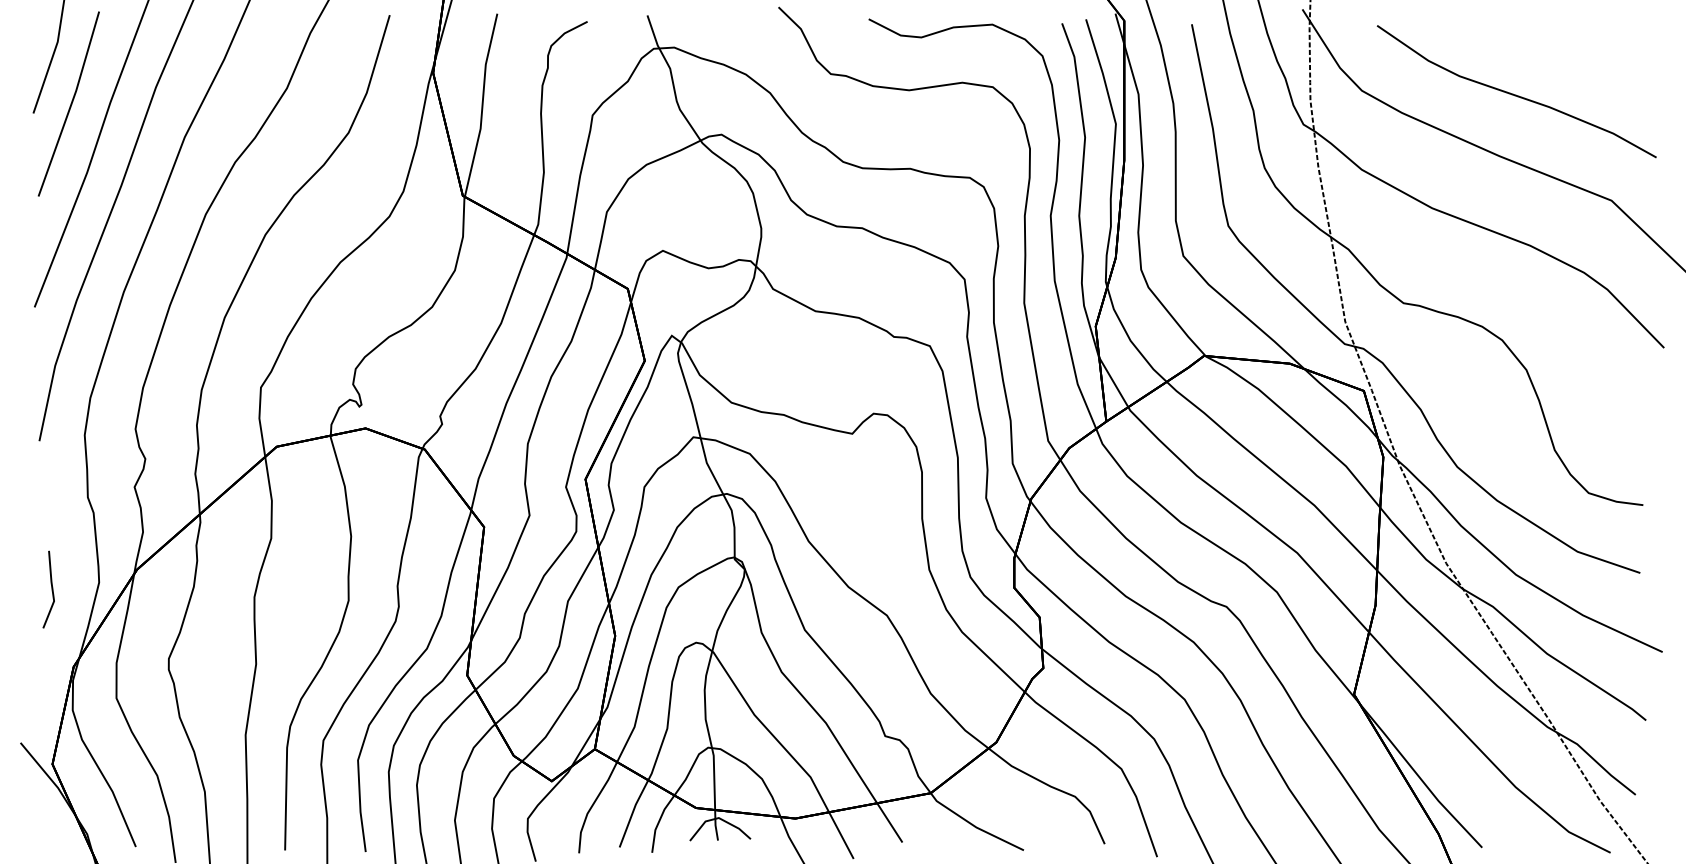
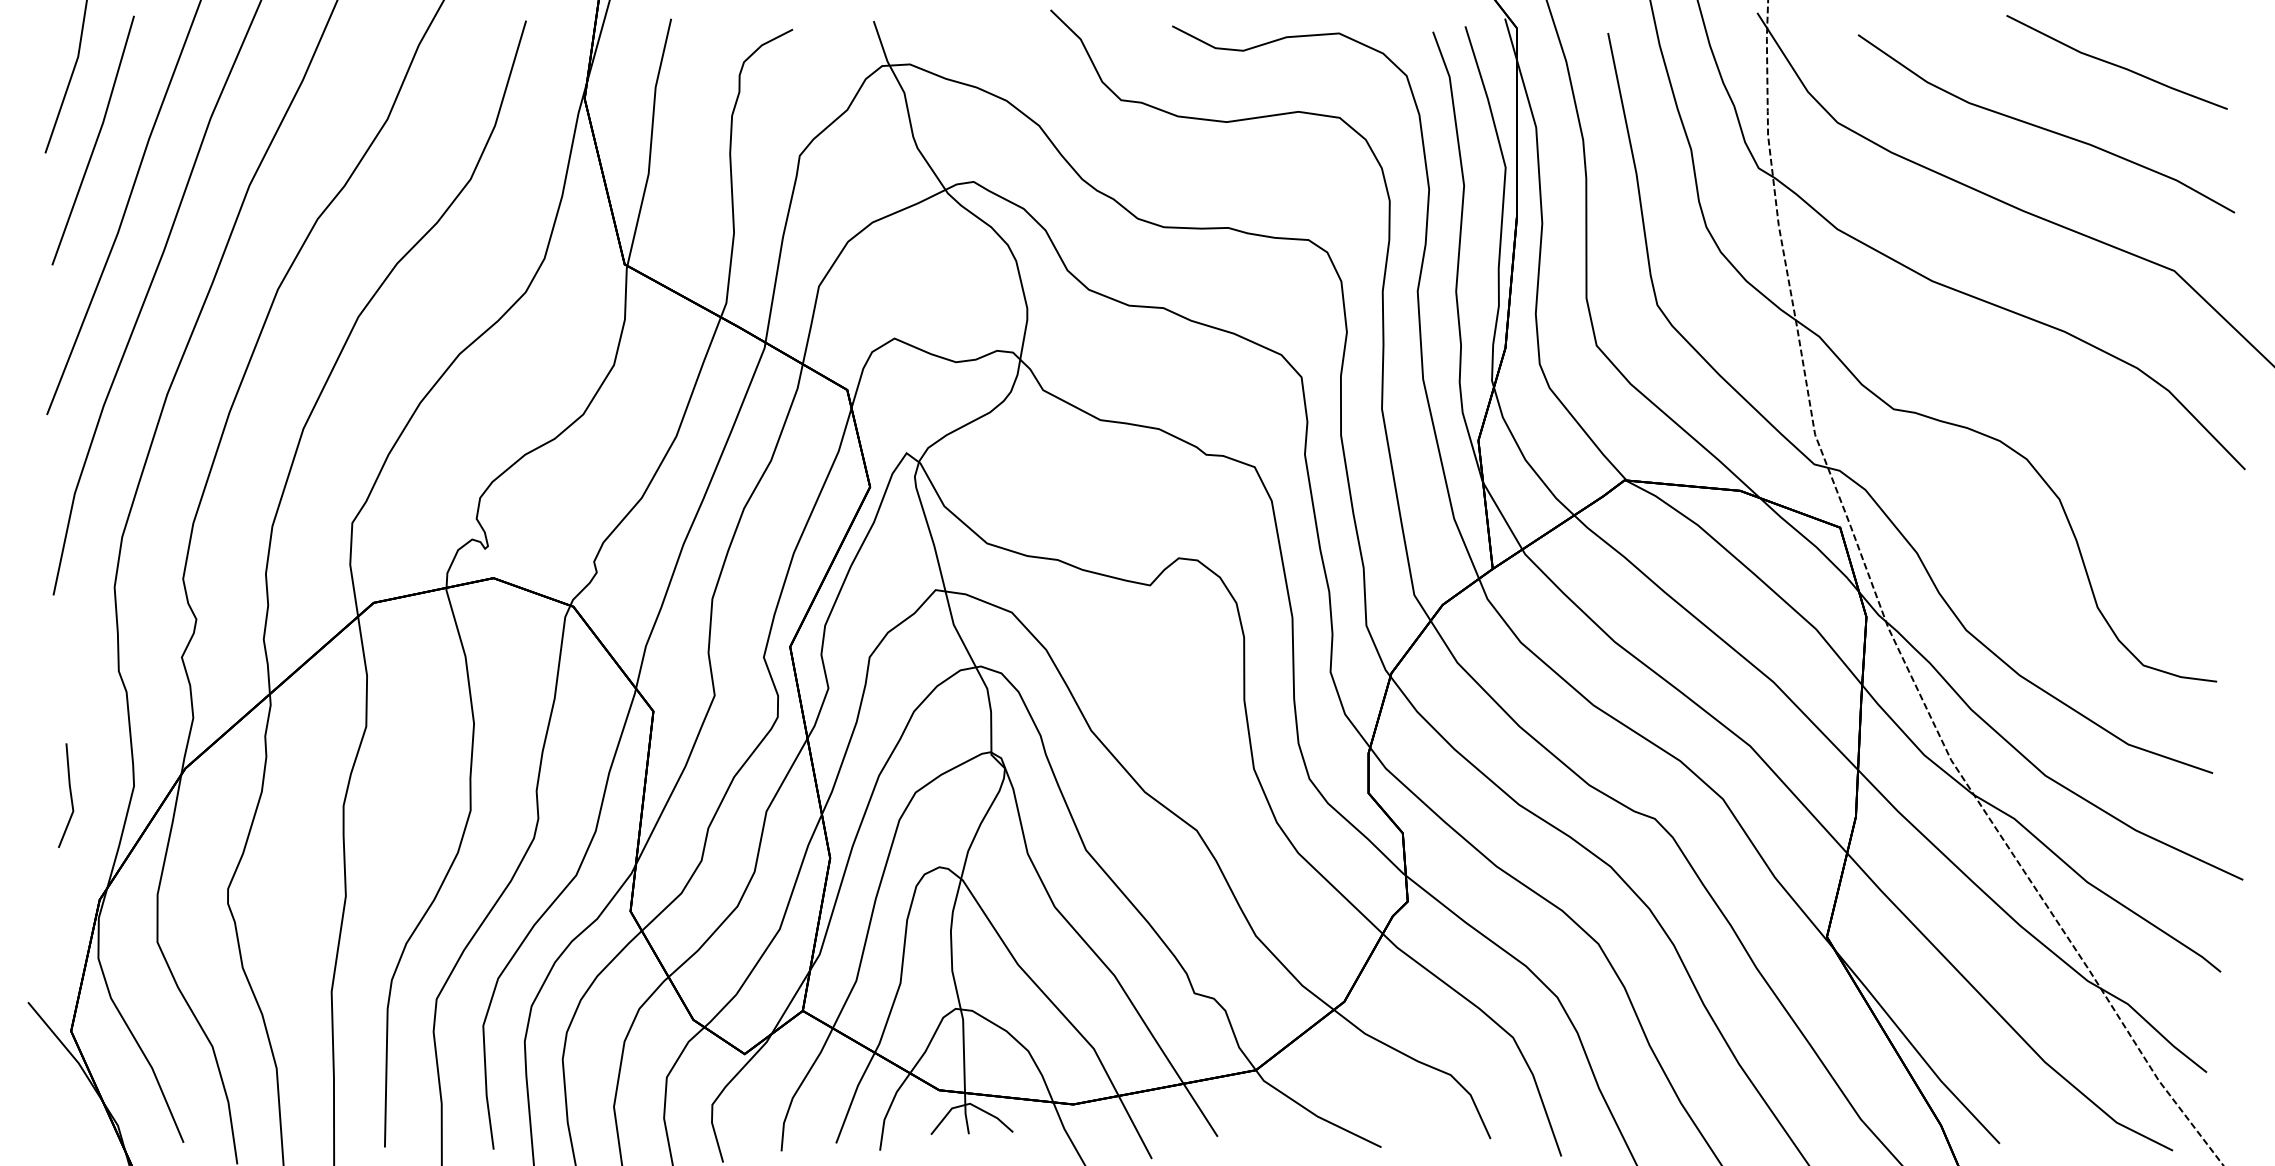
line: (1568, 47) -> (2116, 64), added

